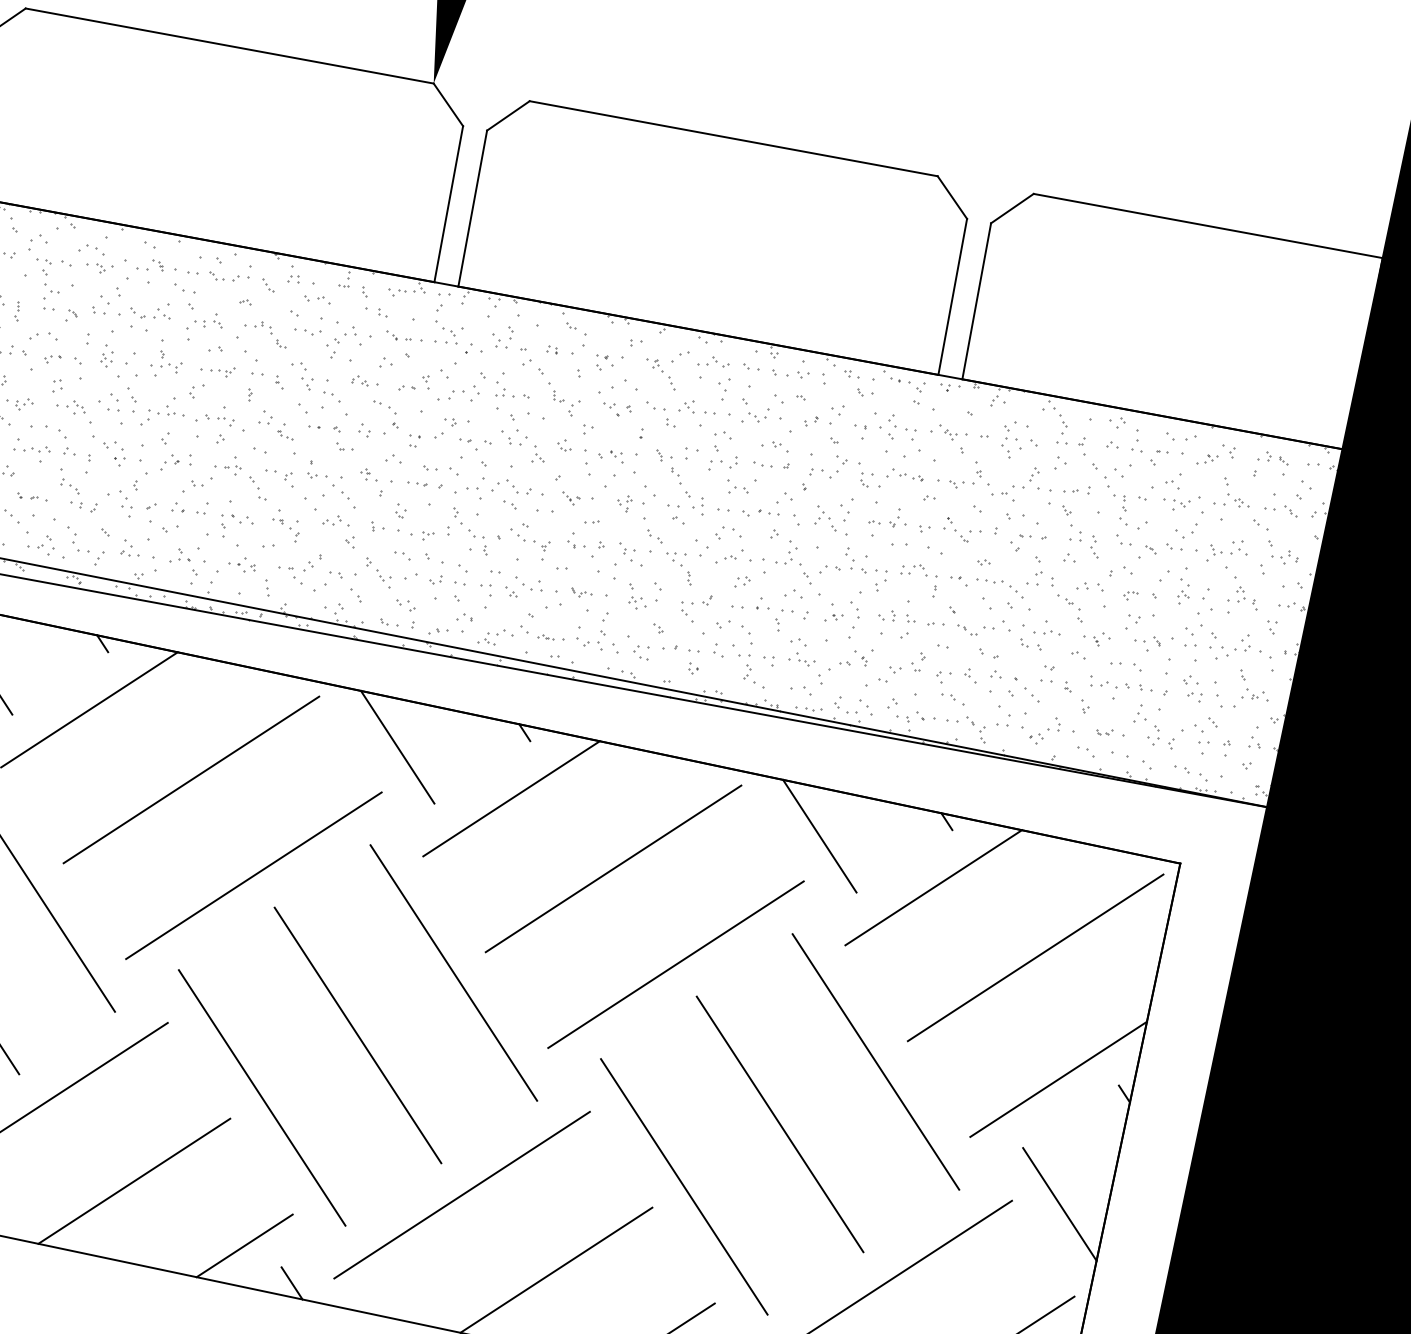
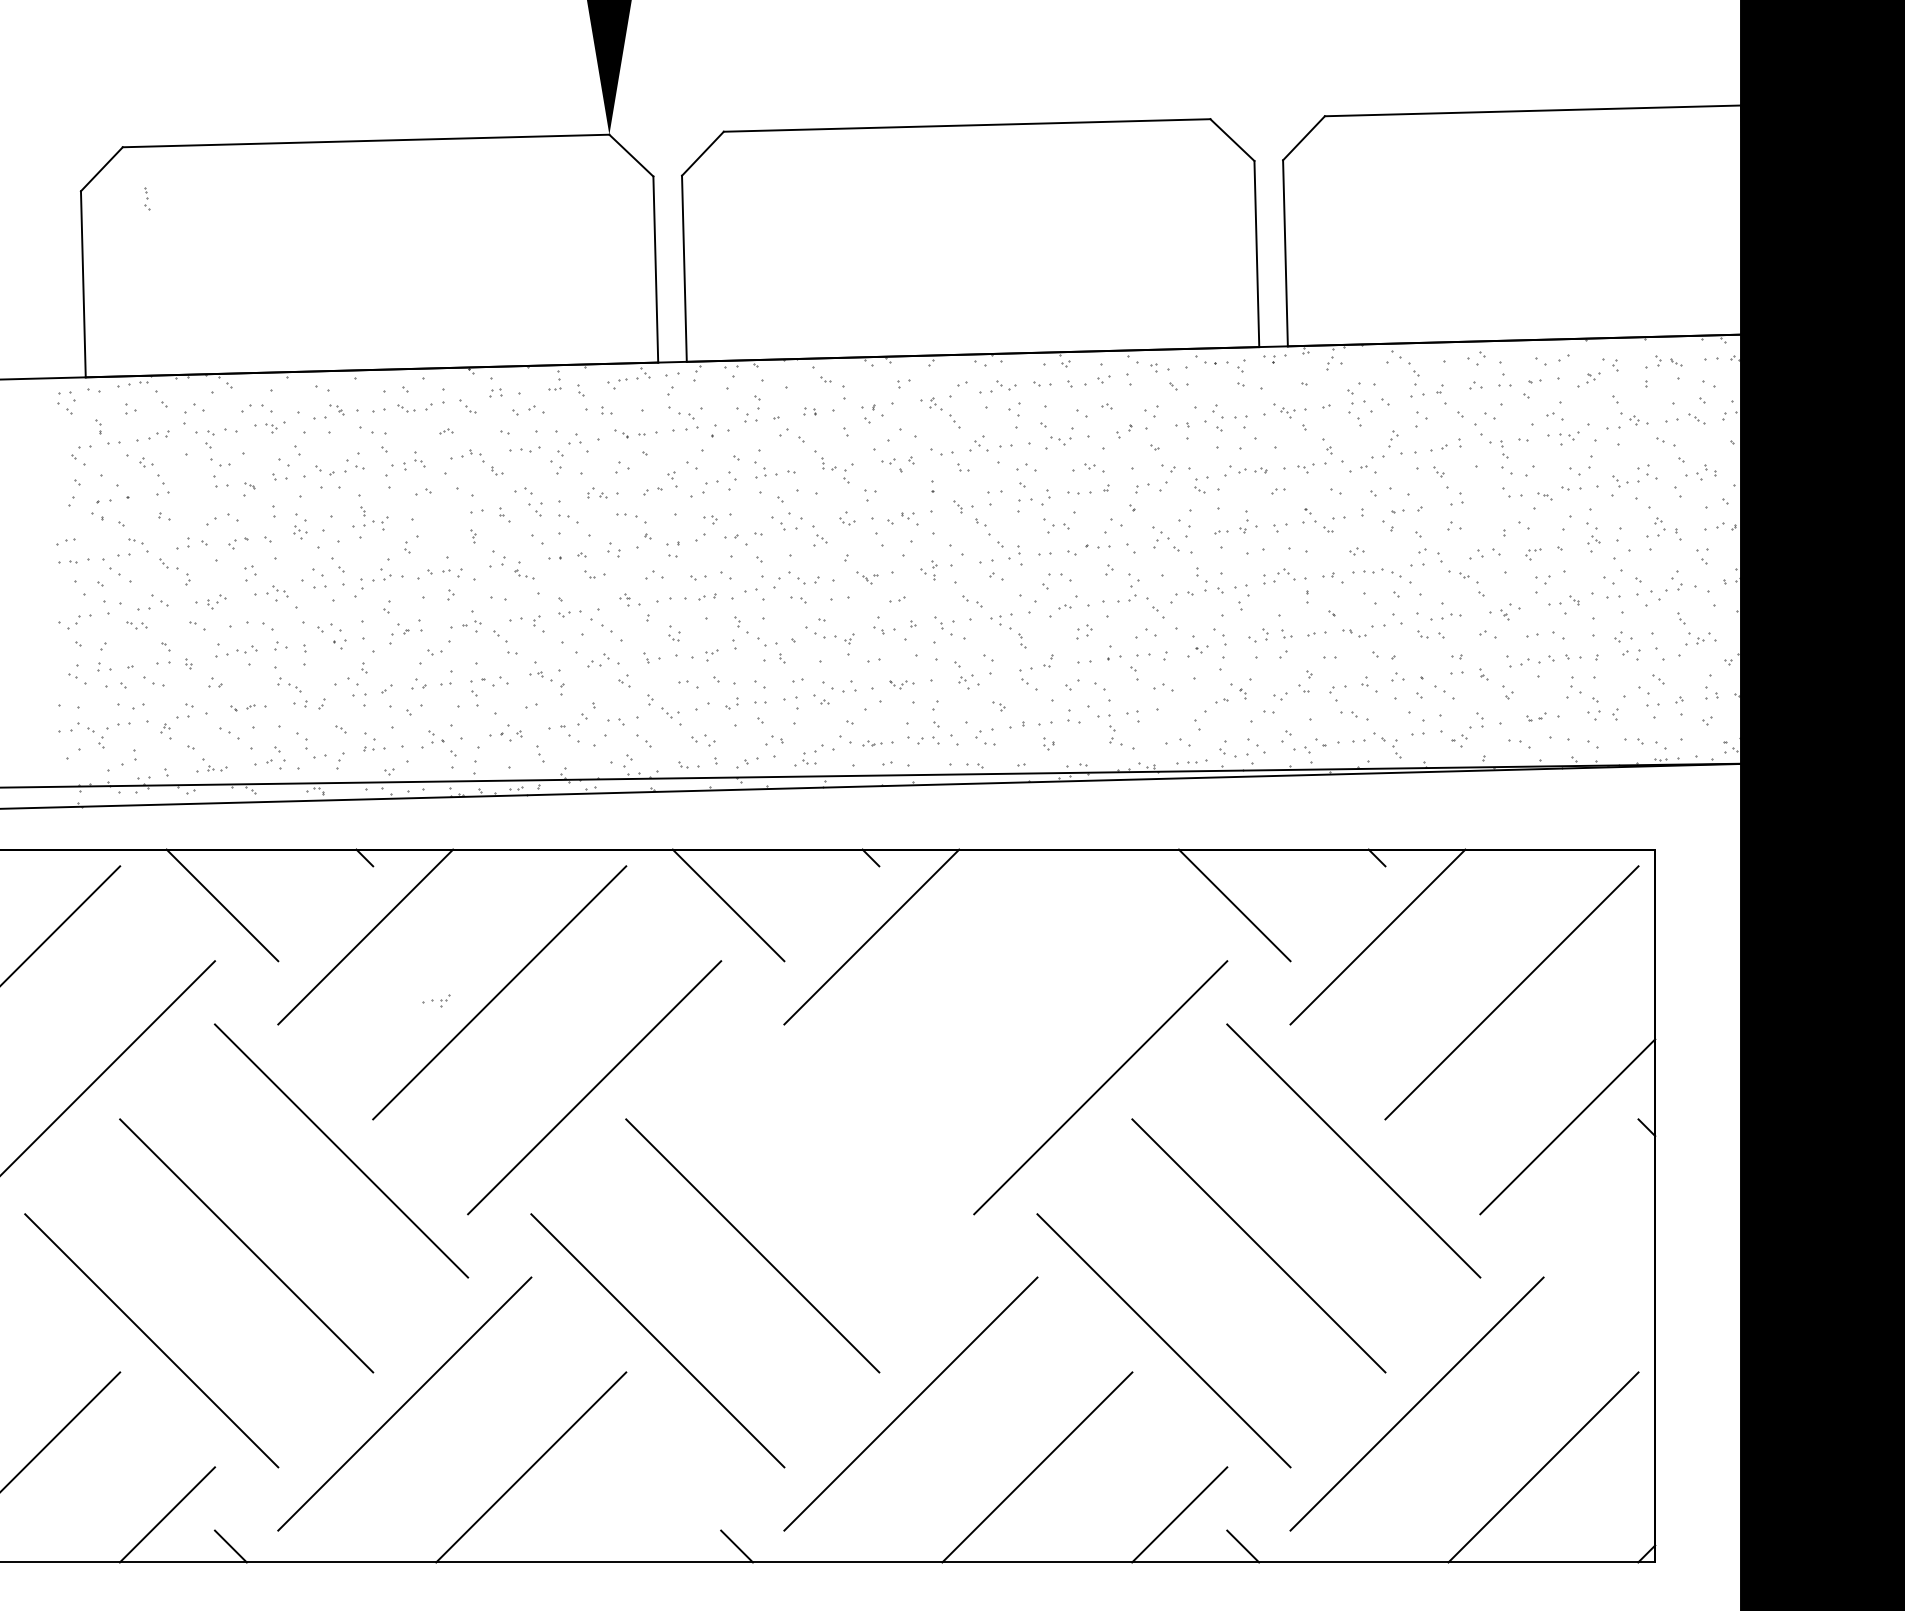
part: (18, 311) -> (147, 198), moved
part: (222, 370) -> (436, 1000), moved
part: (417, 483) -> (687, 597), size x1.6
part: (1095, 545) -> (1480, 505), removed
part: (805, 659) -> (1175, 706), removed
line: (613, 868) -> (1005, 992), removed
line: (453, 972) -> (847, 1150), removed
line: (1060, 1203) -> (1599, 1269), removed
line: (244, 1245) -> (673, 1514), removed

